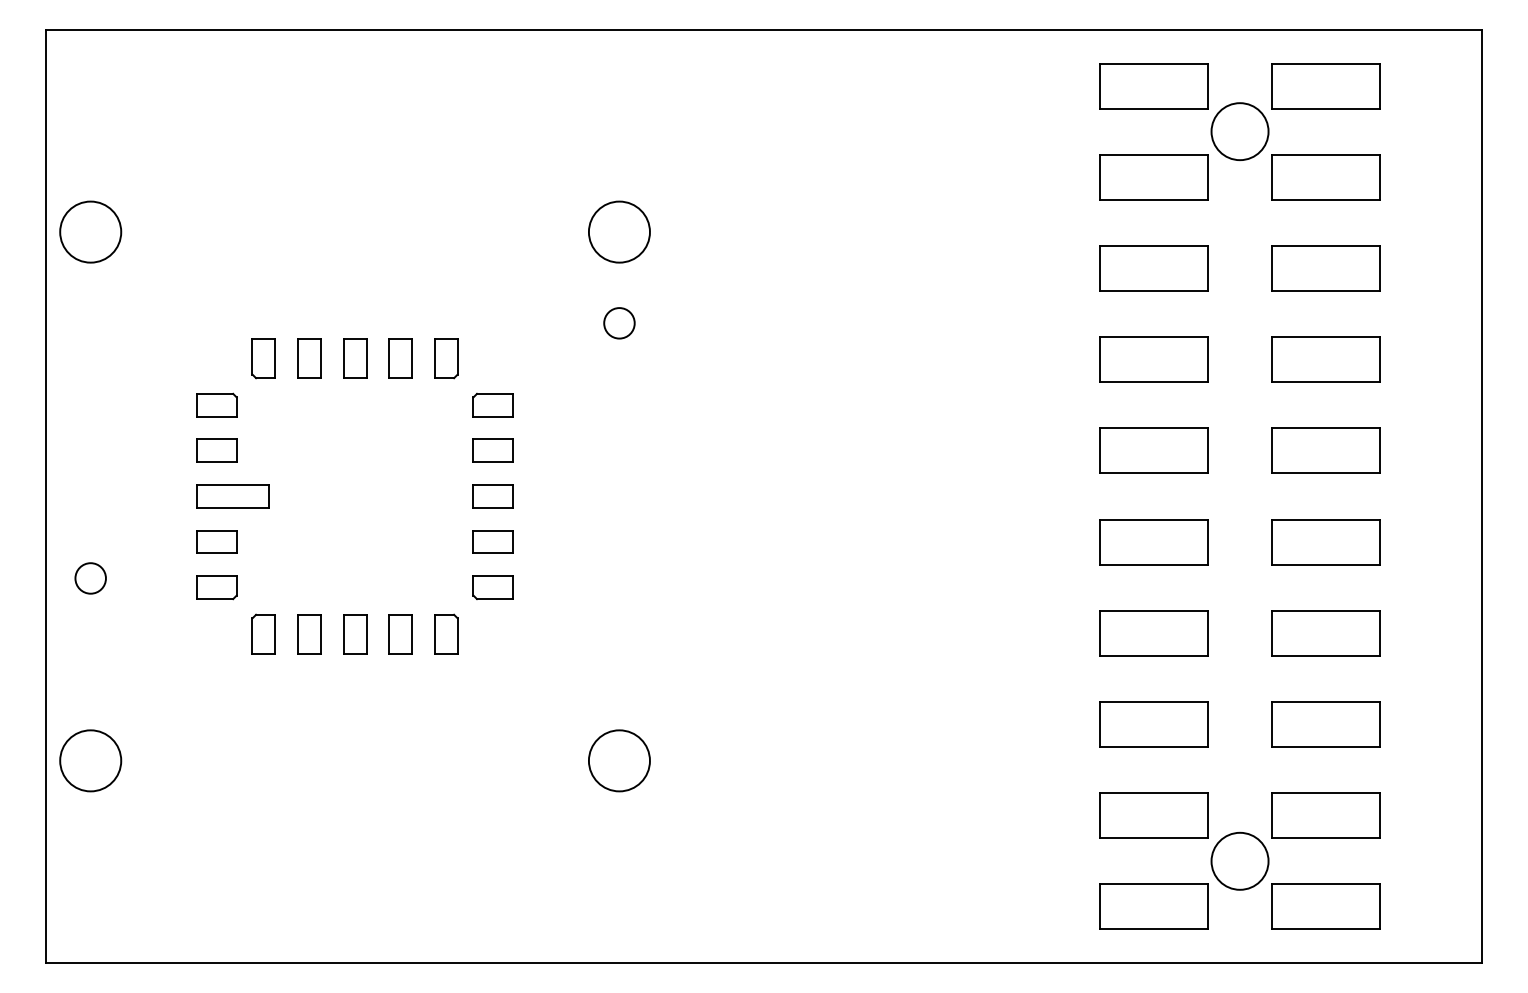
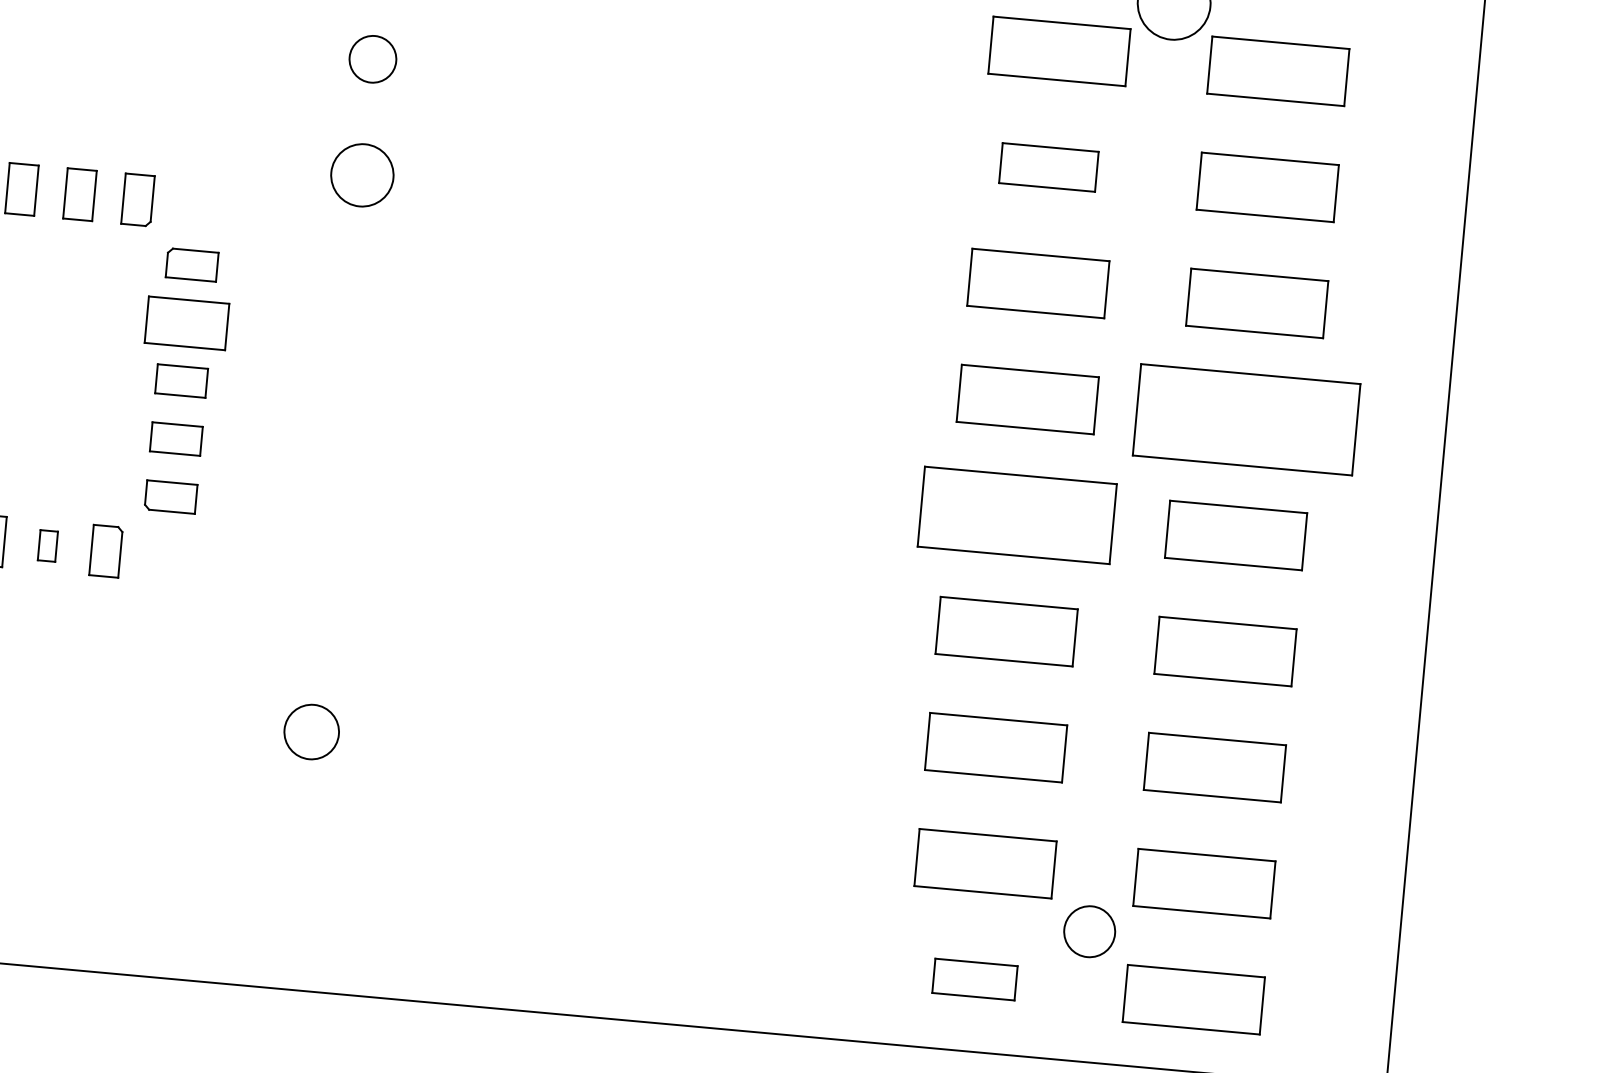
circle: (618, 231) -> (371, 58), size x0.6
part: (1153, 268) -> (1048, 167), size x0.7
circle: (619, 323) -> (362, 175), size x1.6
part: (492, 450) -> (186, 322), size x1.6
part: (1325, 450) -> (1245, 418), size x1.6
part: (1153, 542) -> (1016, 516), size x1.4
part: (400, 634) -> (47, 545), size x0.6
circle: (618, 760) -> (310, 731), size x0.7
circle: (1239, 860) -> (1089, 930), size x0.7
part: (1153, 906) -> (974, 979), size x0.6

